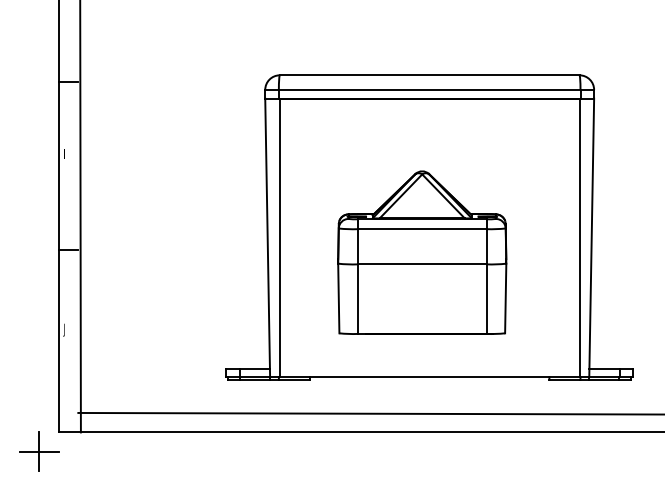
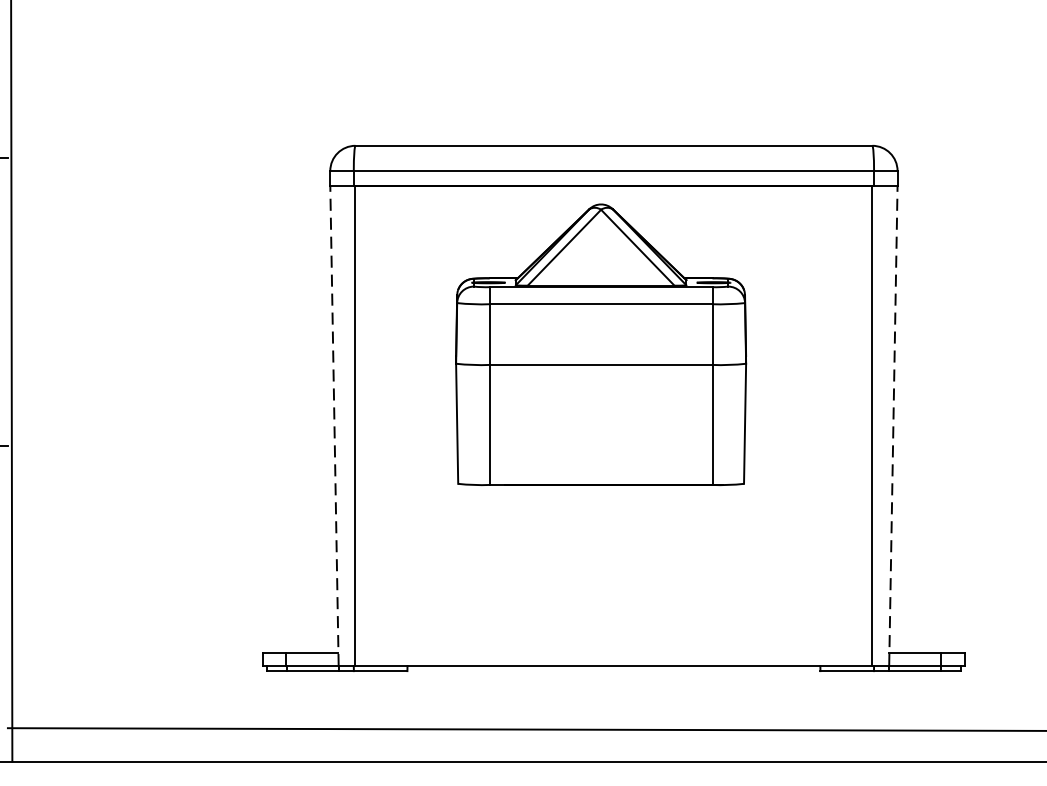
line: (267, 237) -> (334, 425), solid -> dashed
line: (591, 237) -> (893, 425), solid -> dashed
part: (422, 252) -> (601, 344), moved

